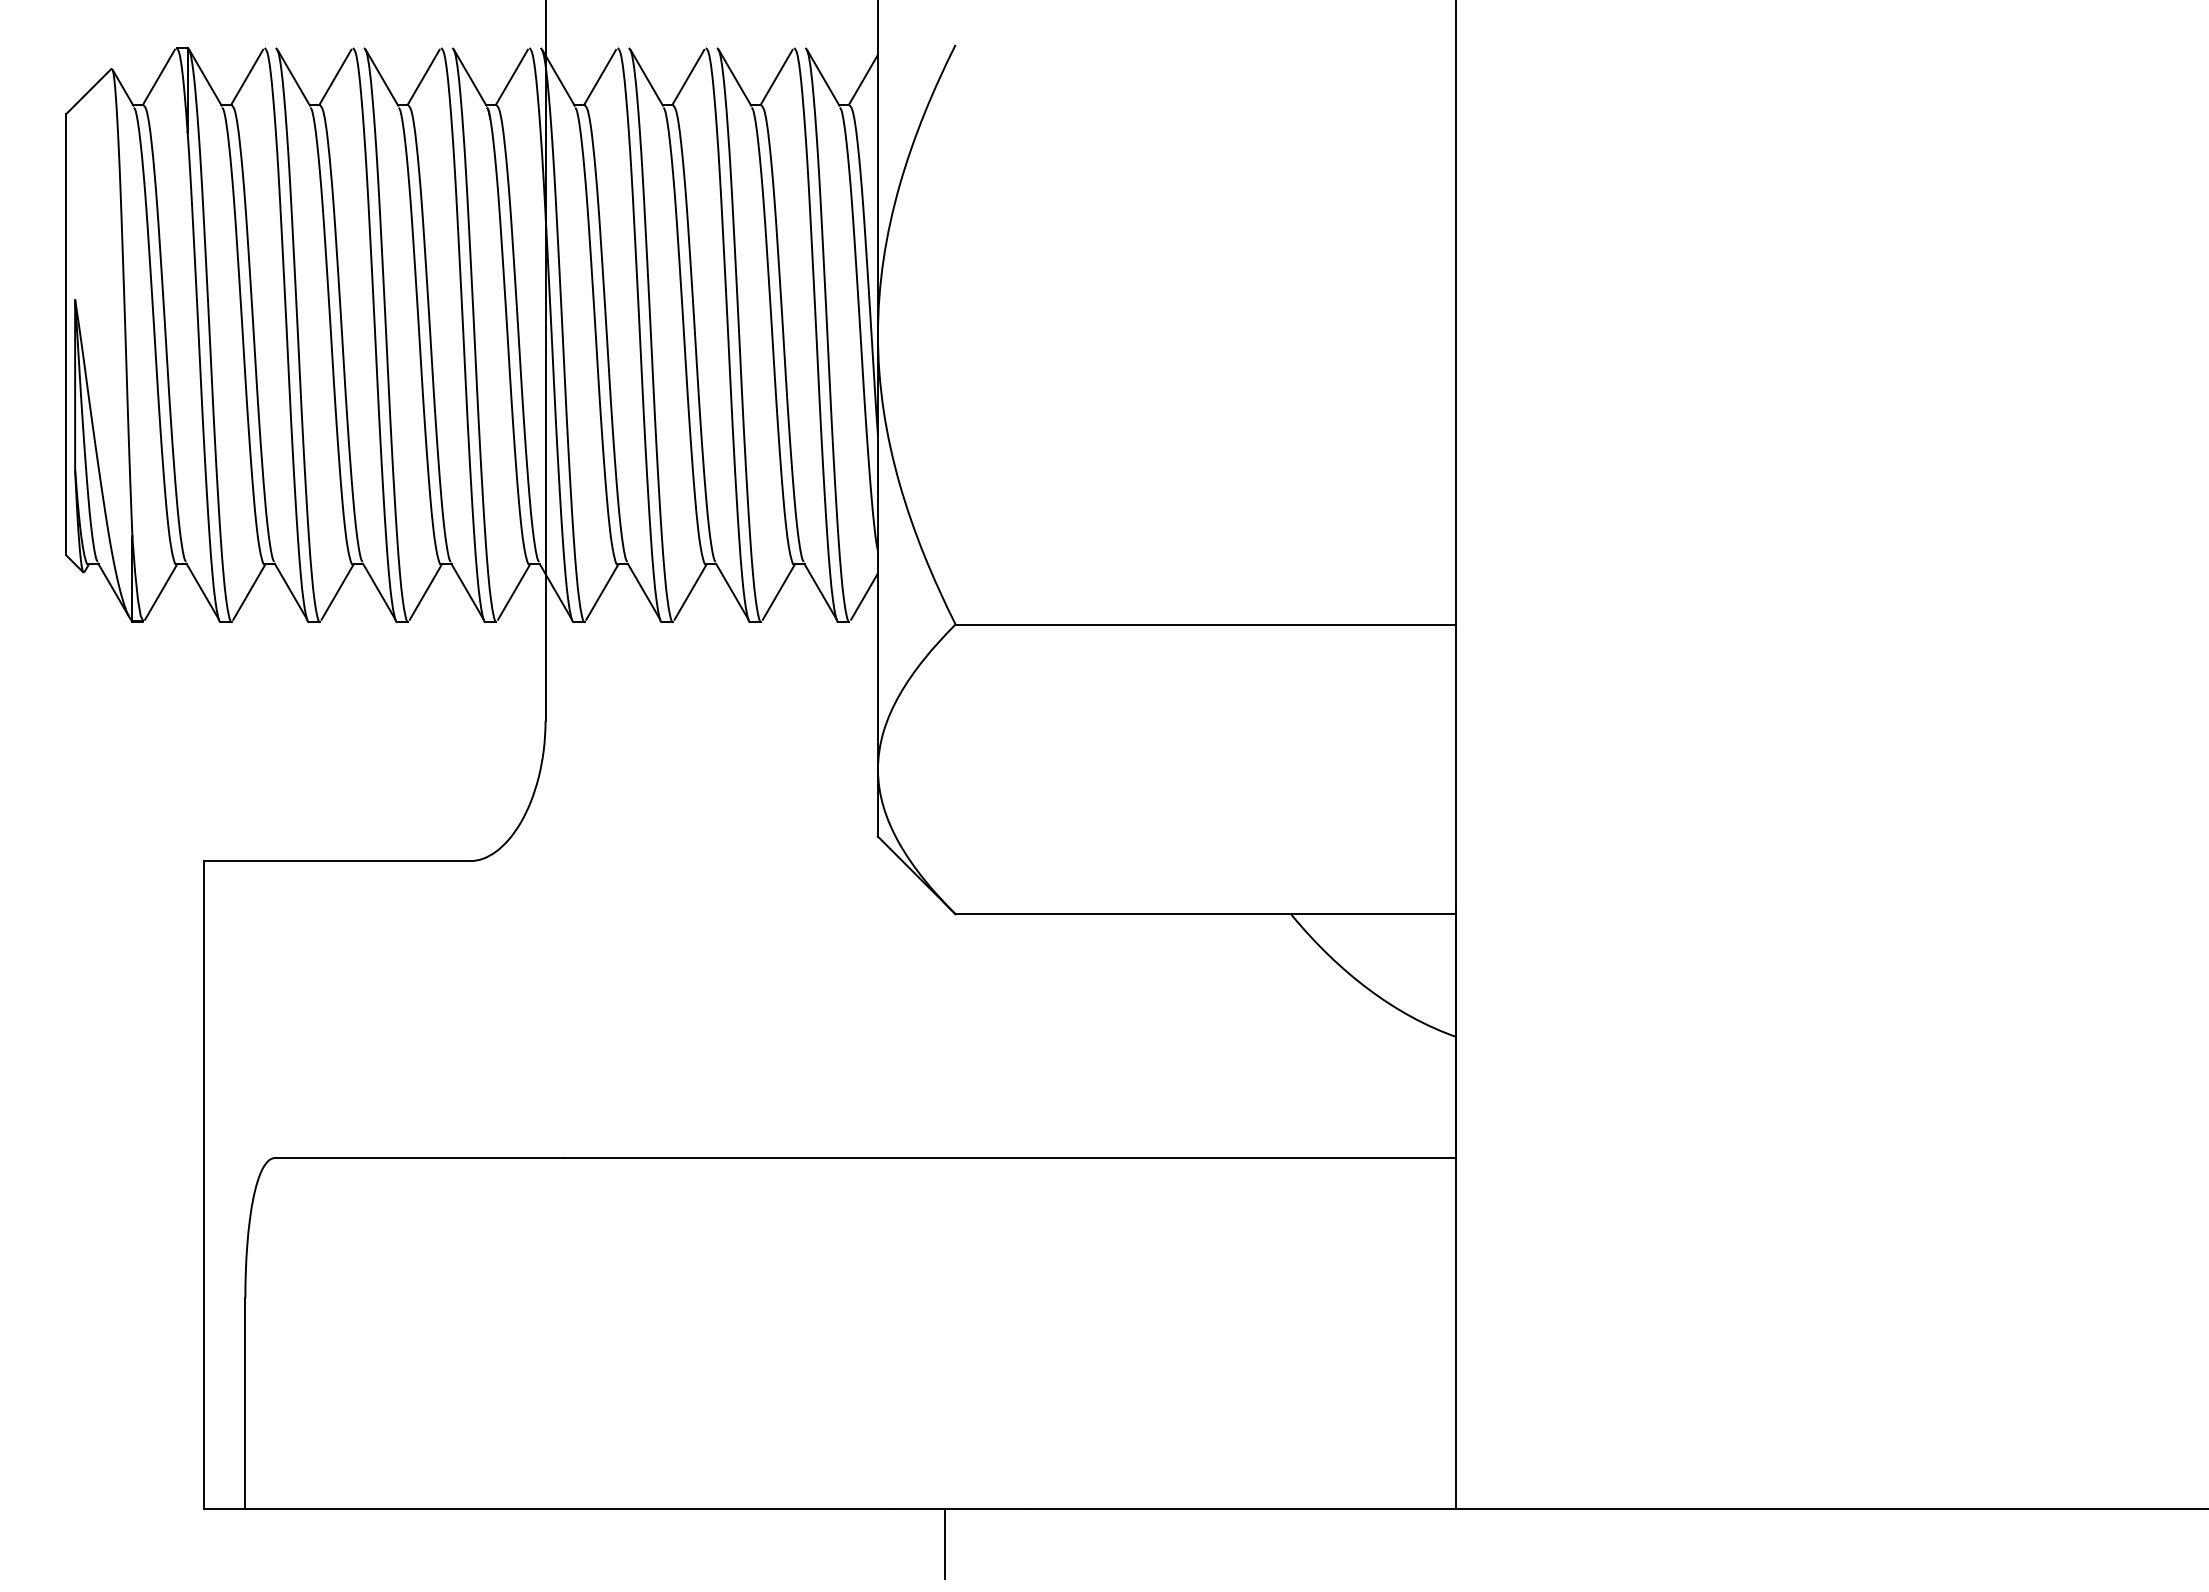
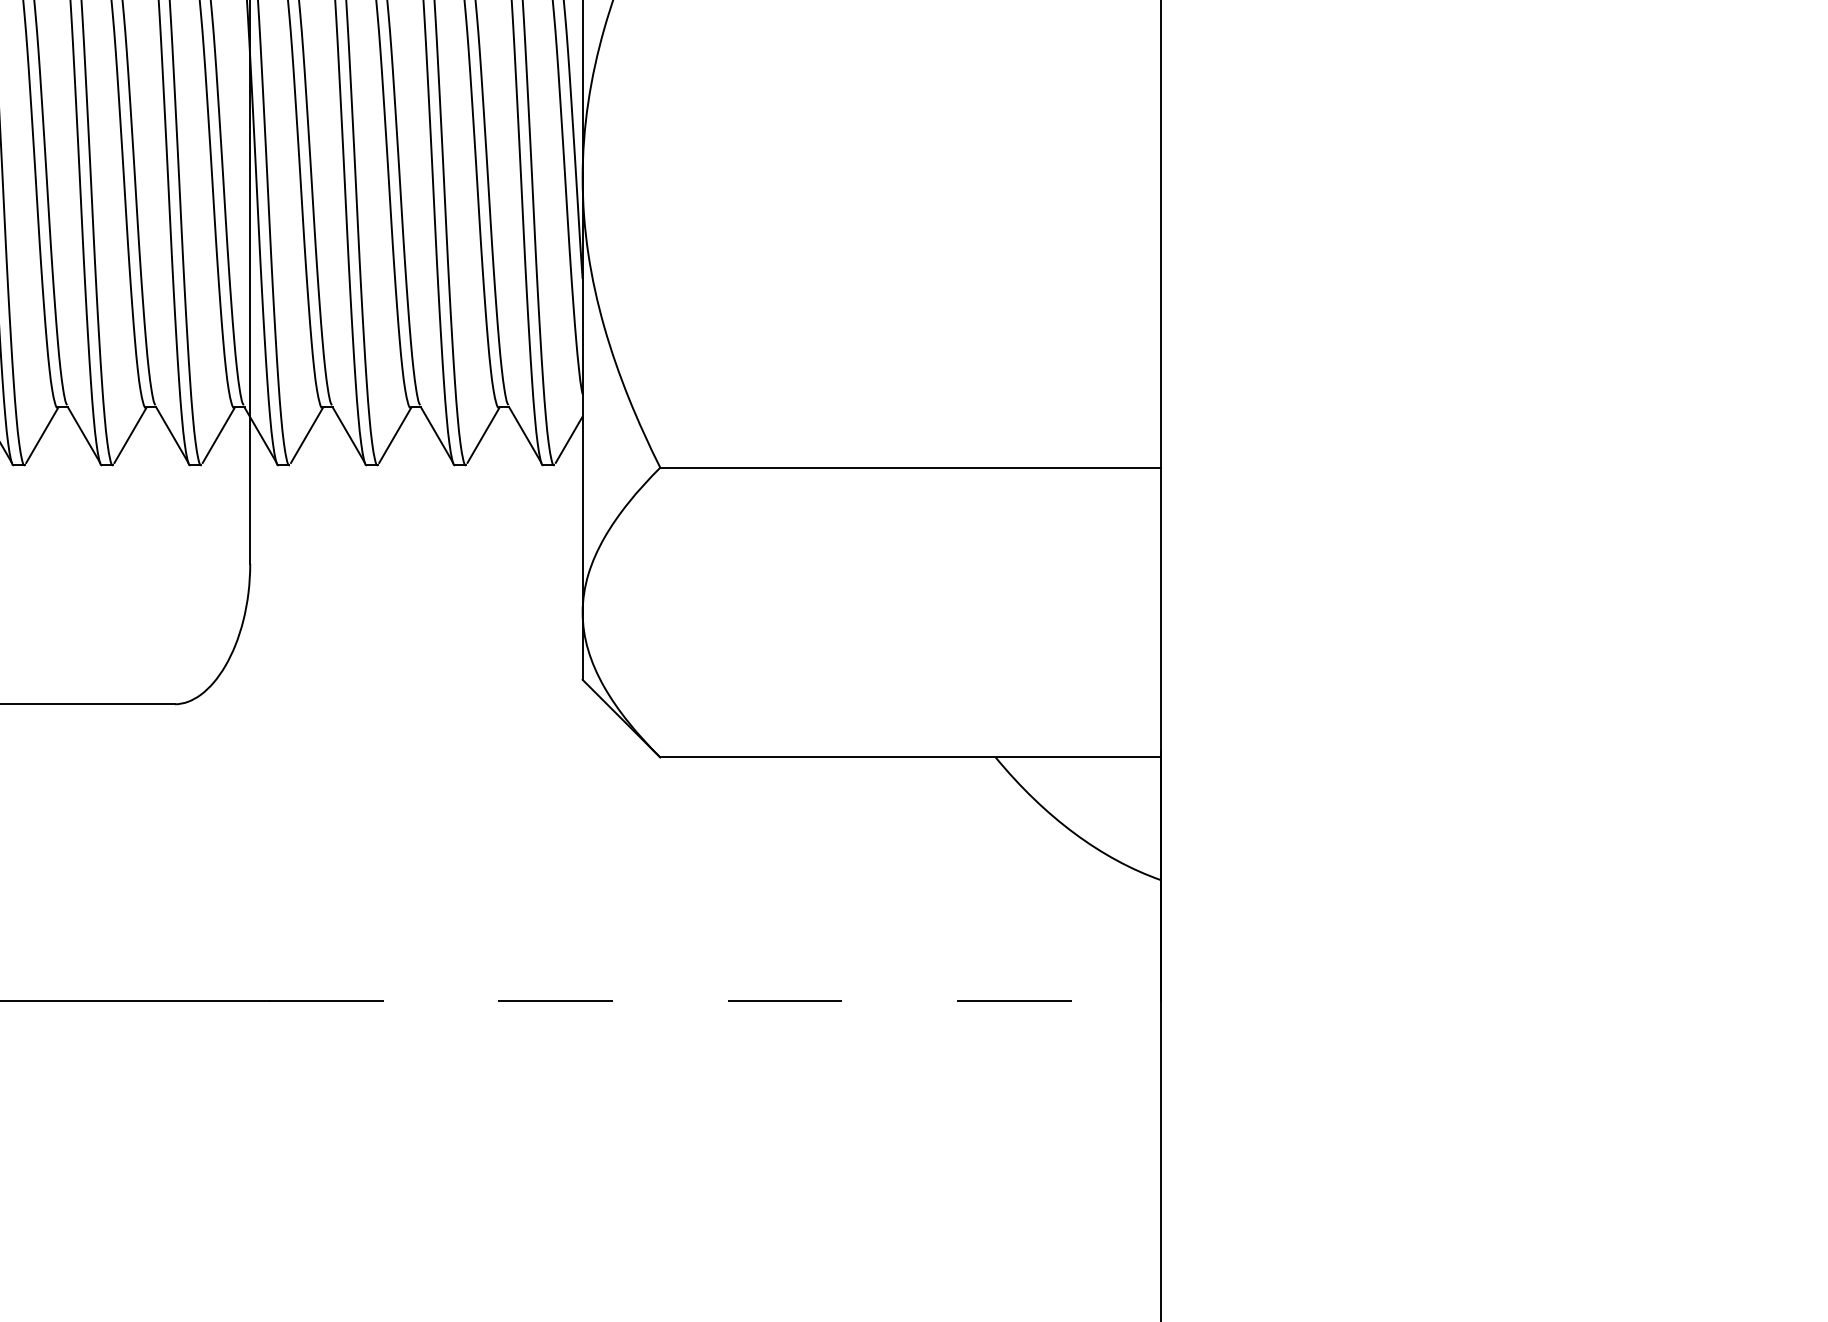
line: (1010, 1158) -> (715, 1001), solid -> dashed

